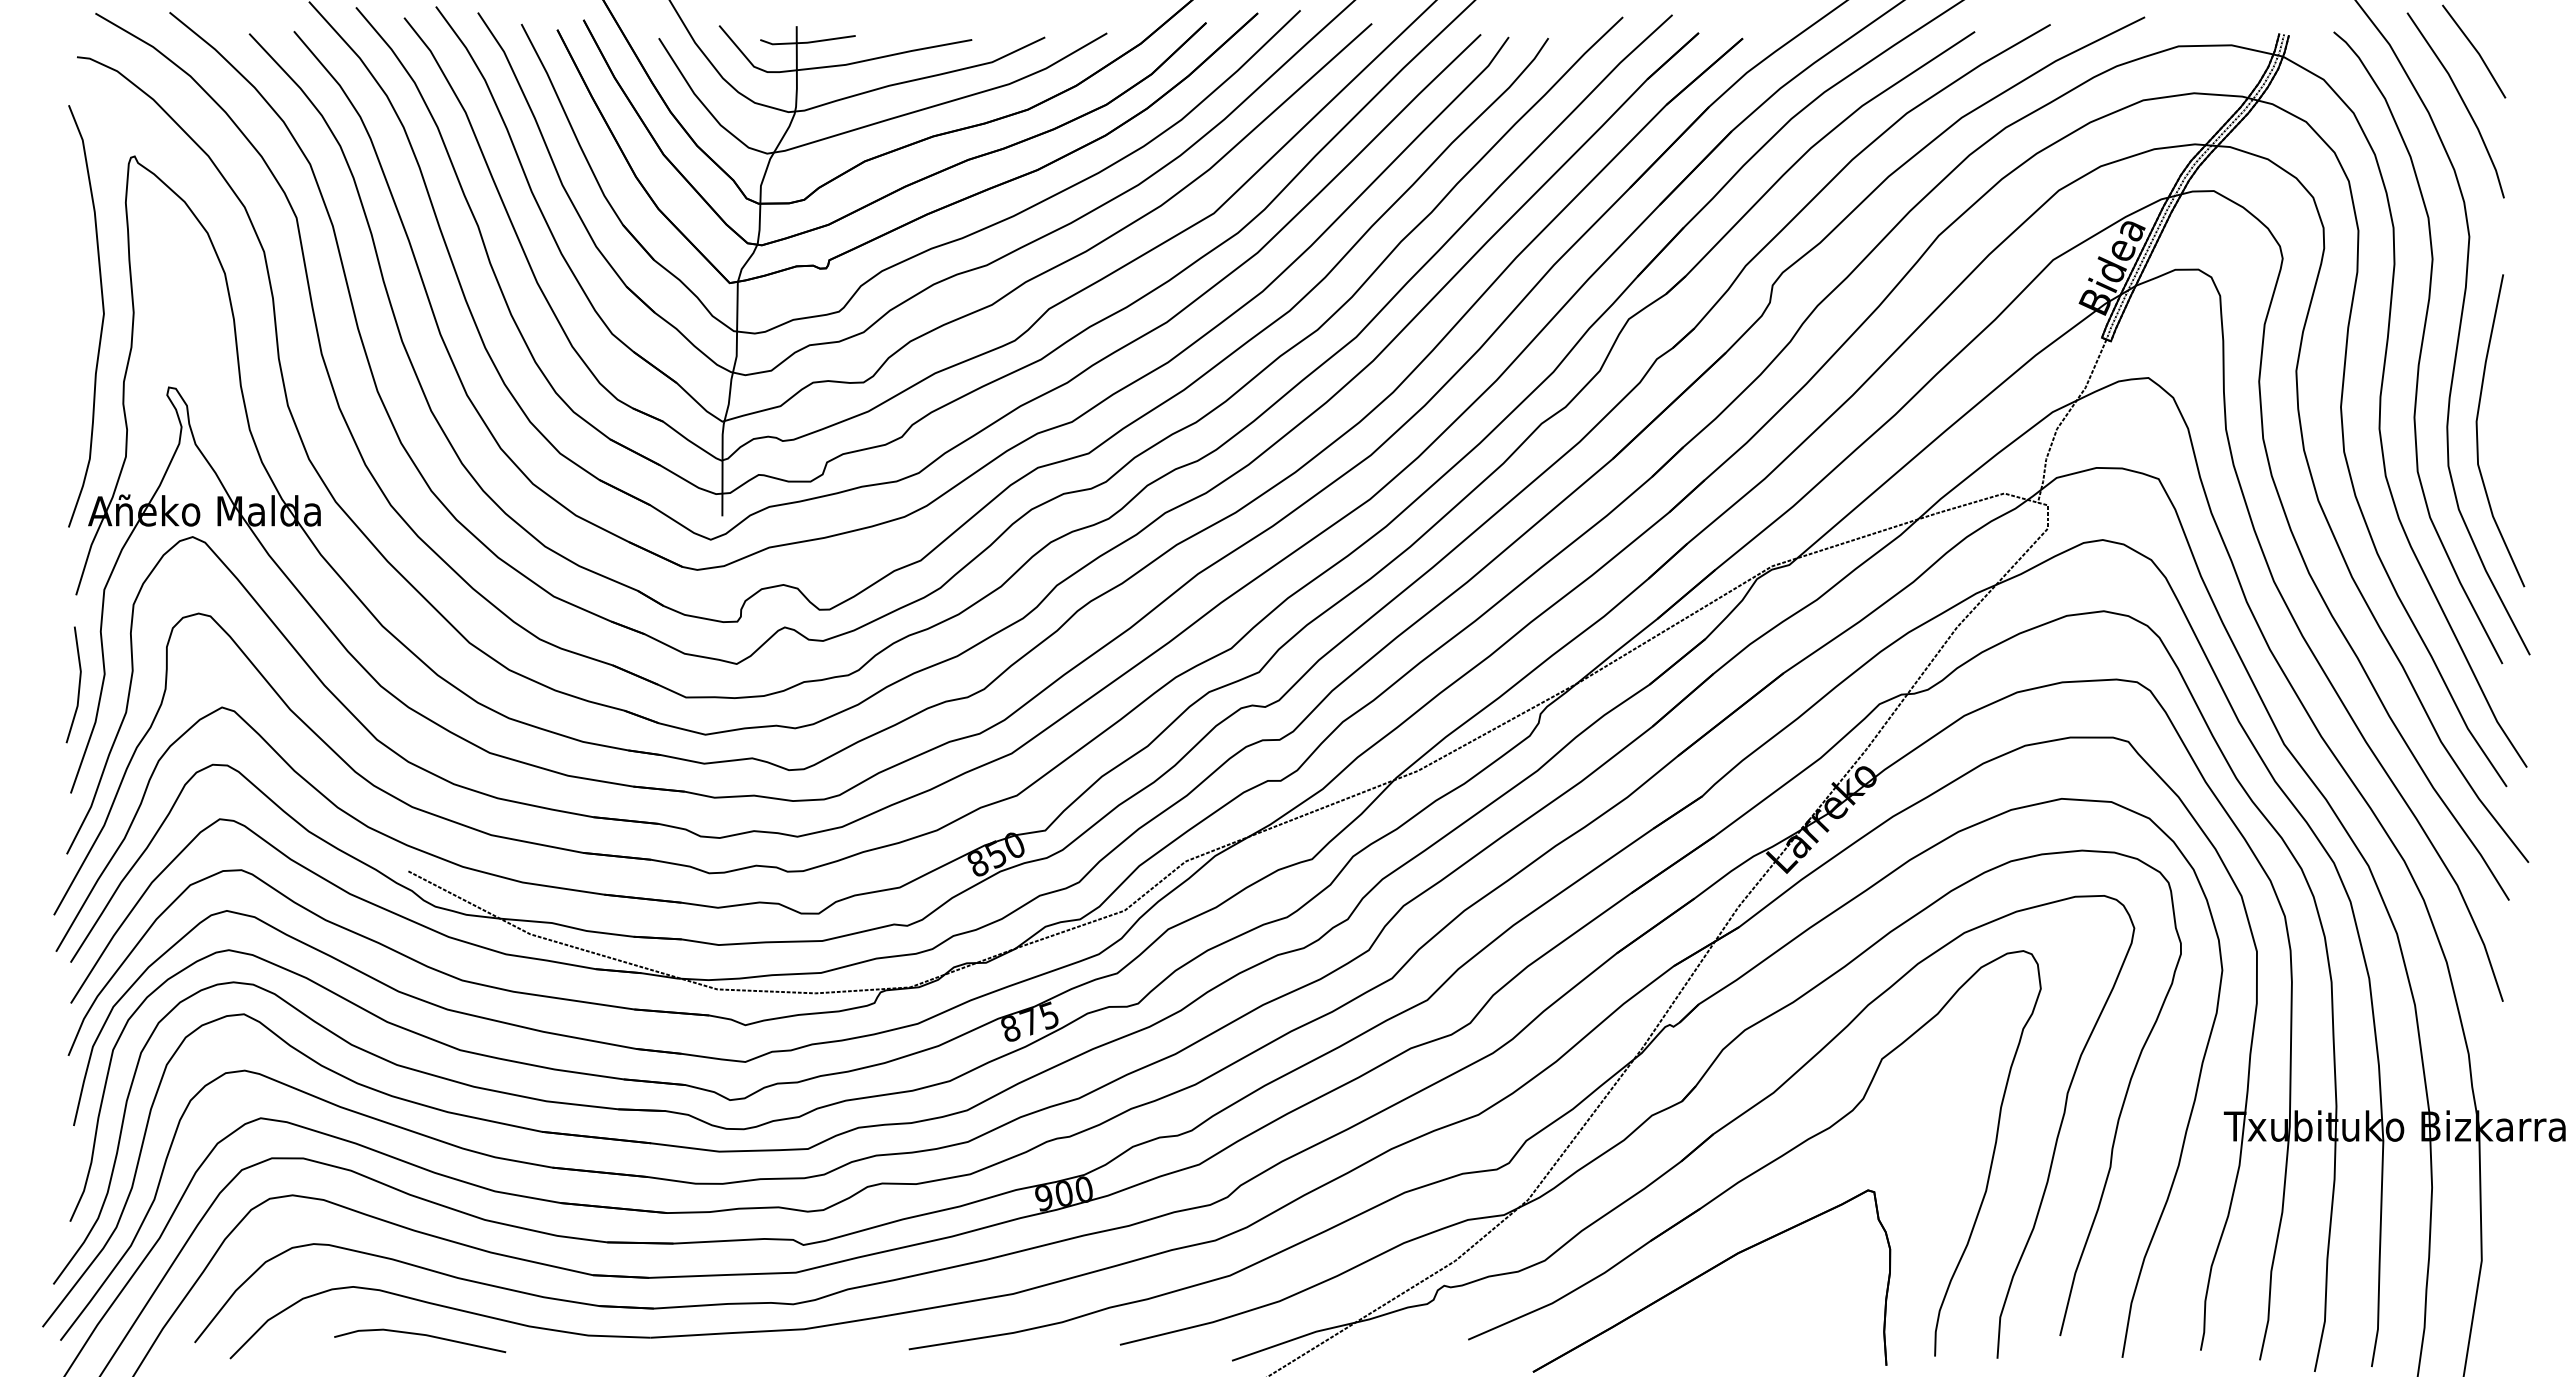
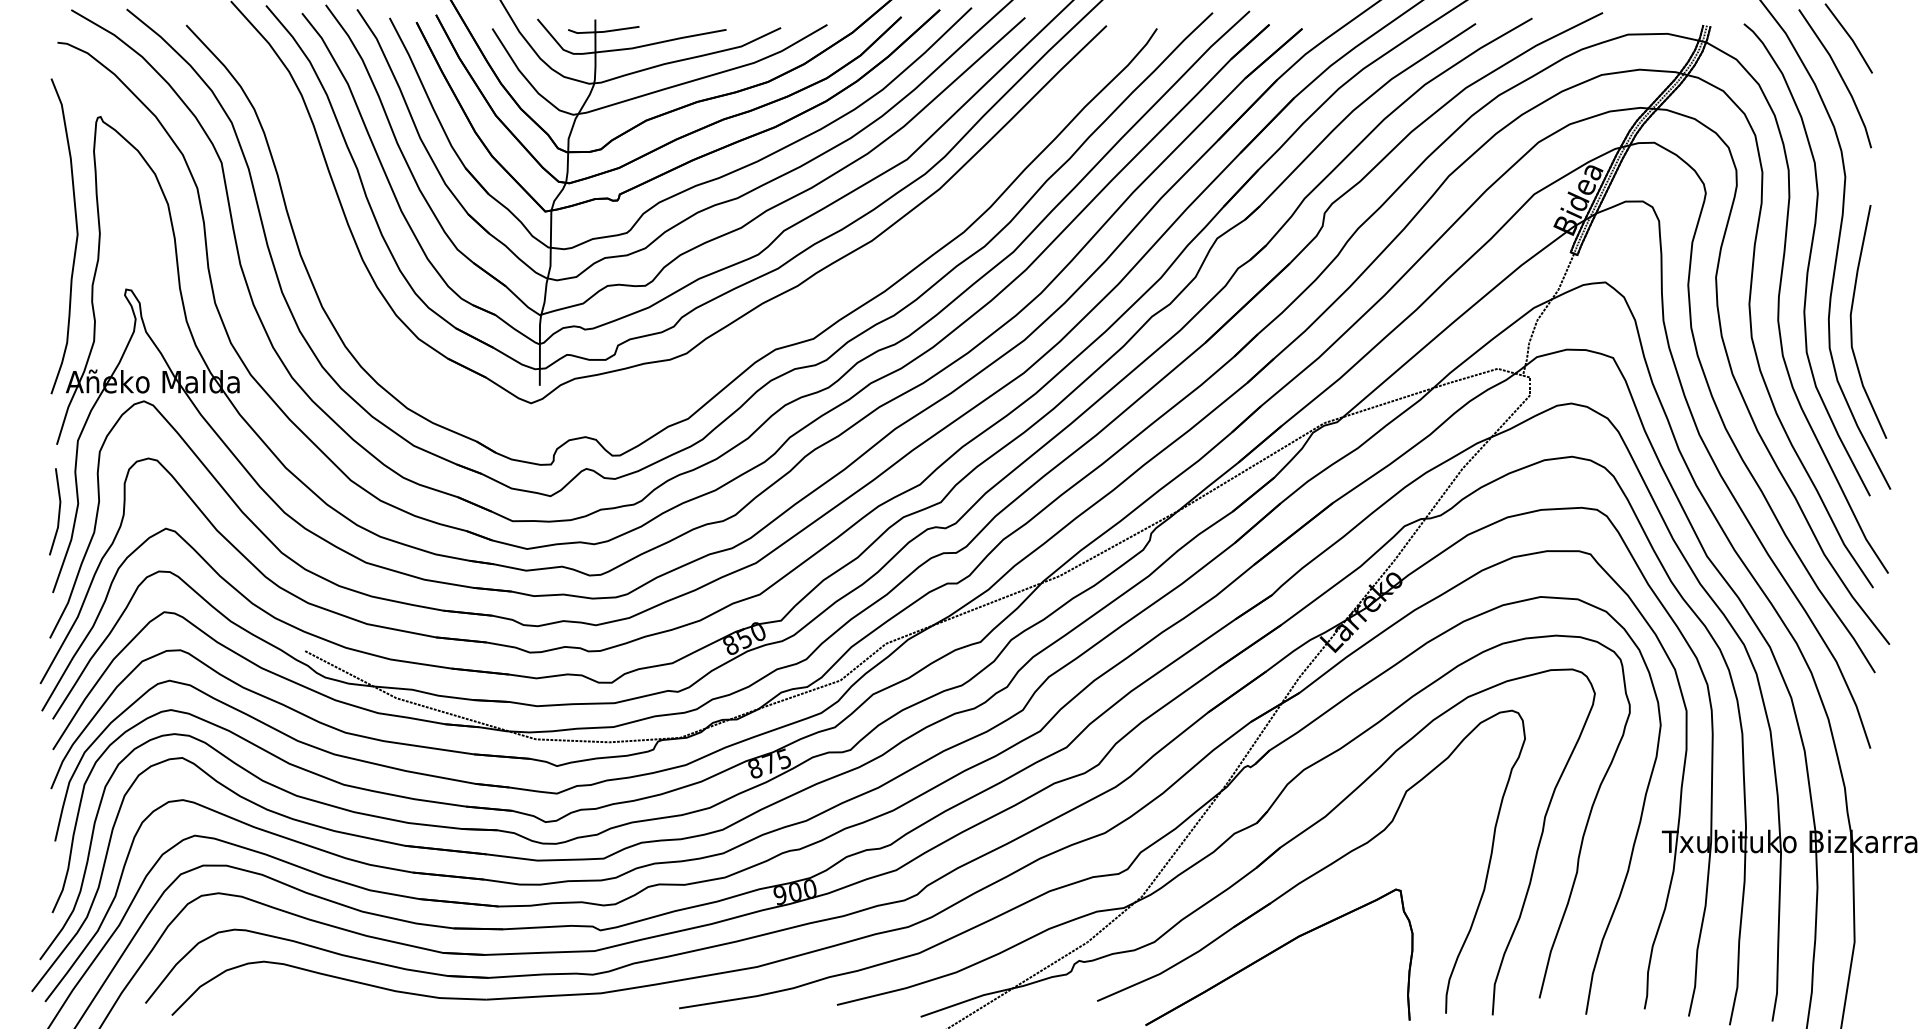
part: (1002, 452) -> (749, 338), removed
part: (420, 1340) -> (314, 1001), removed

